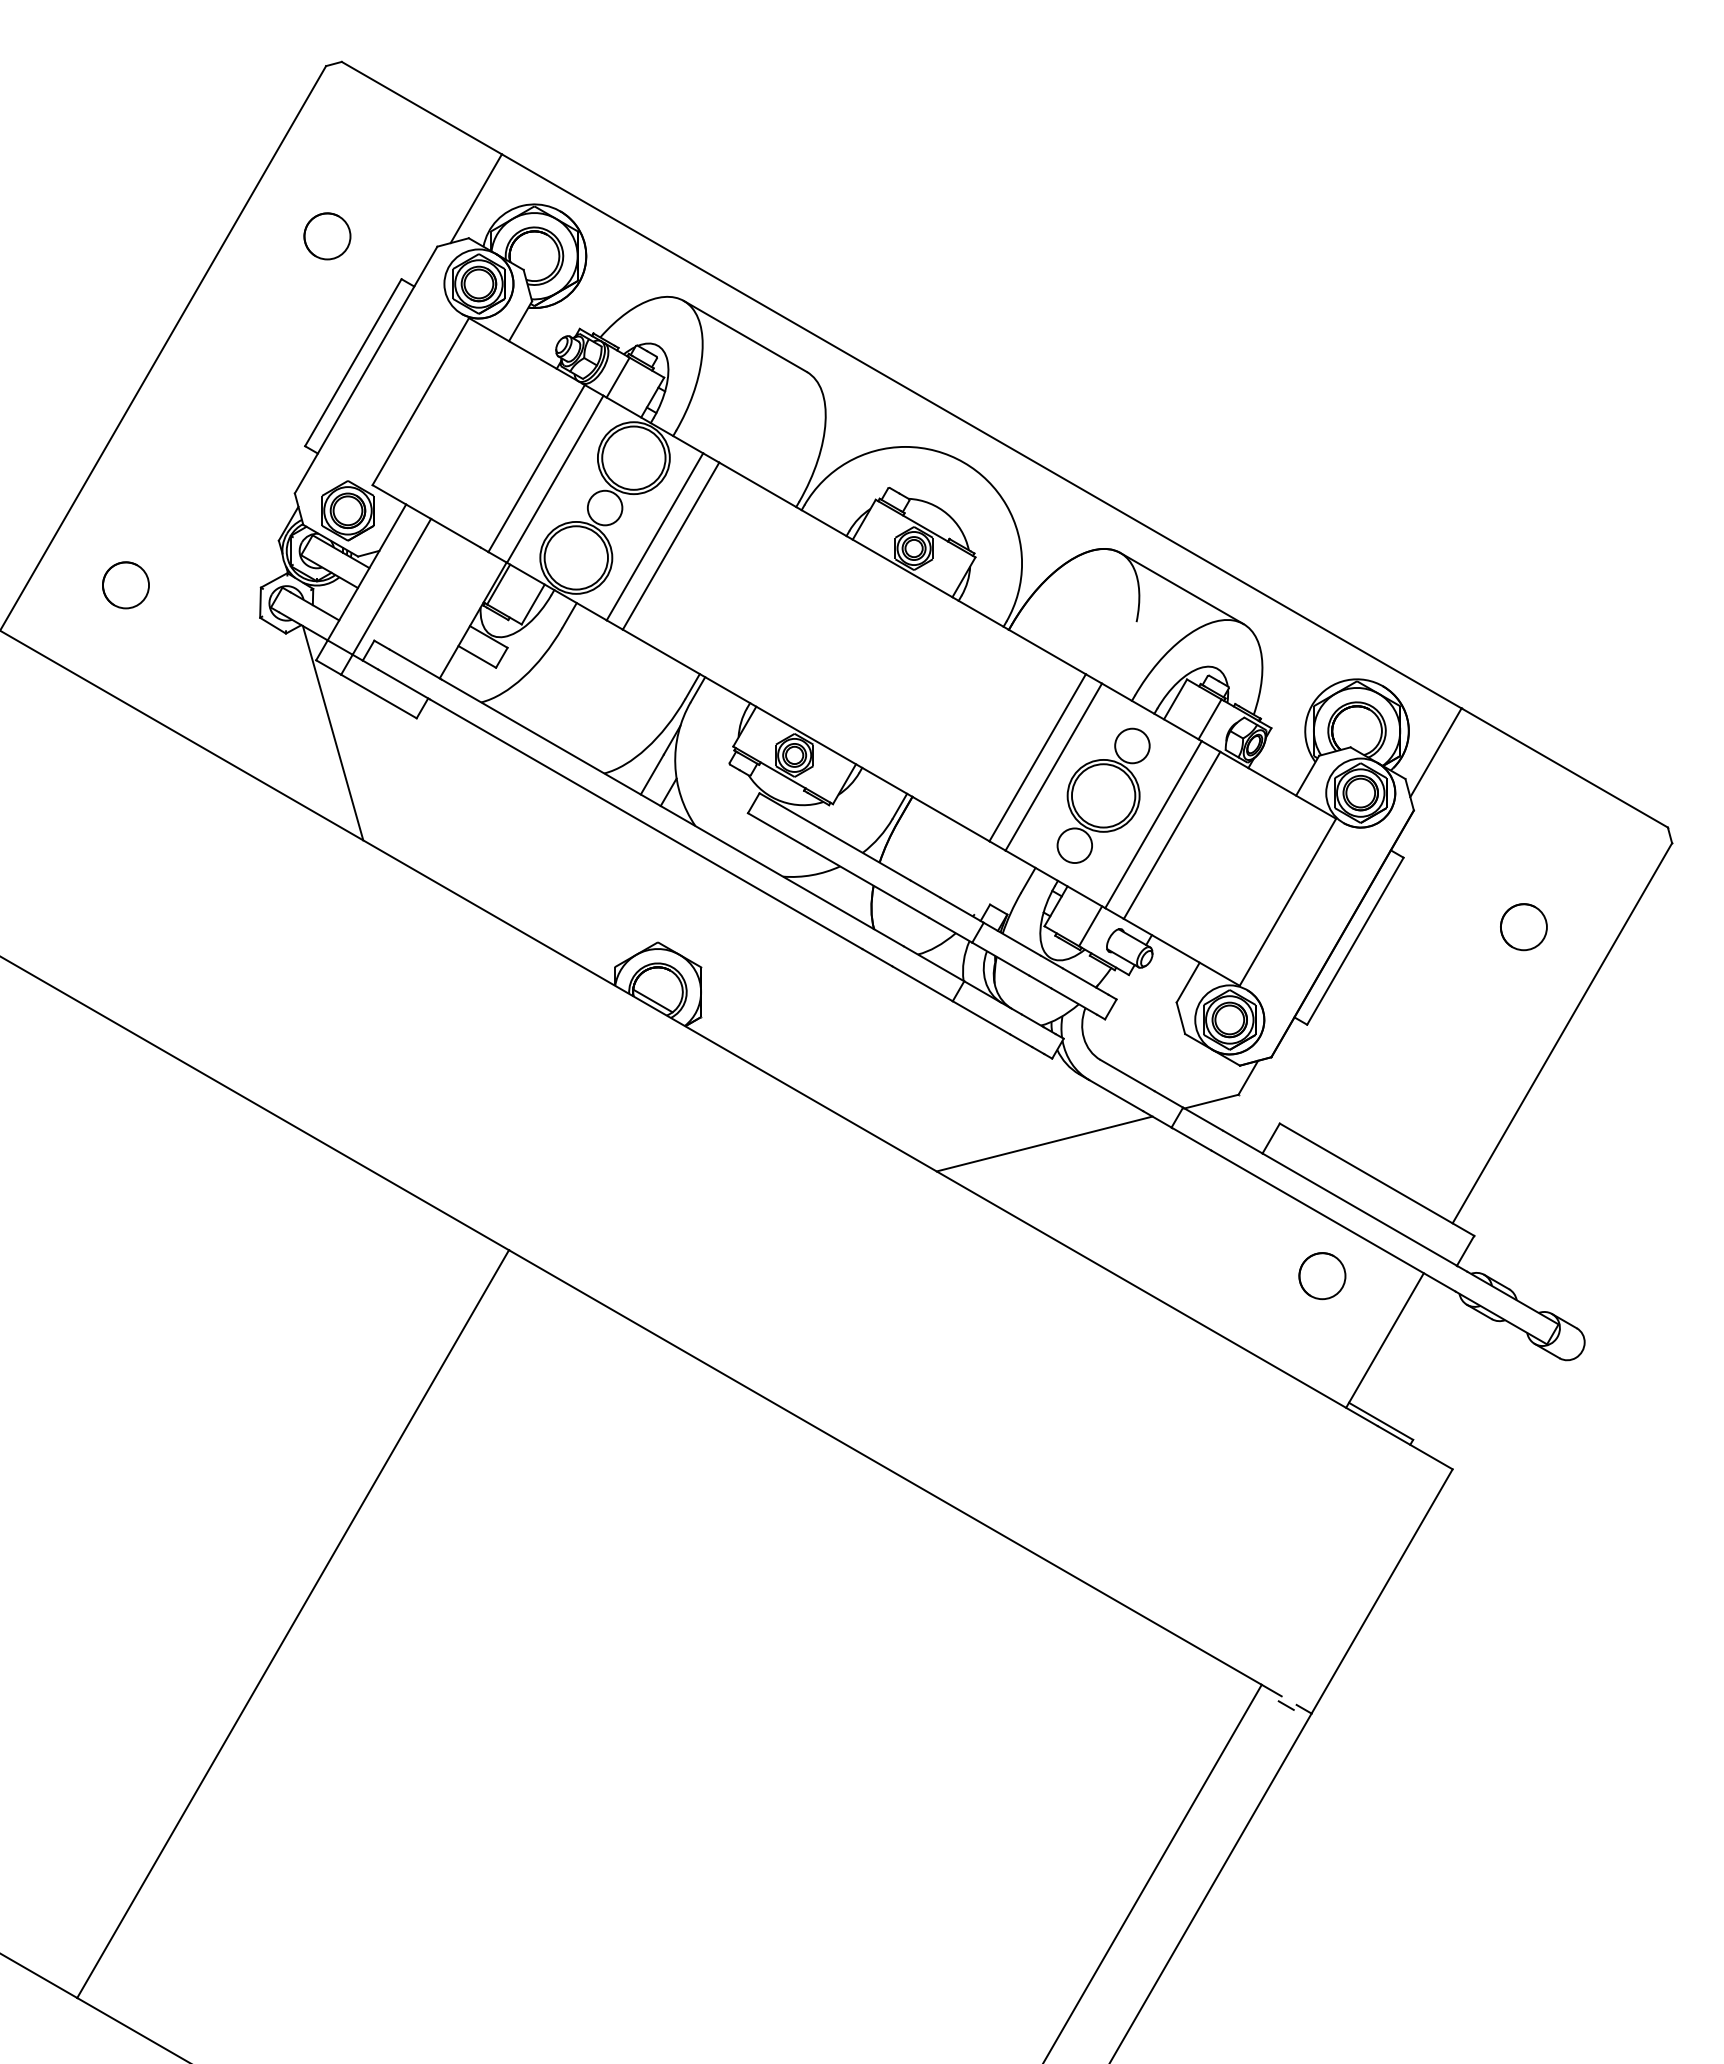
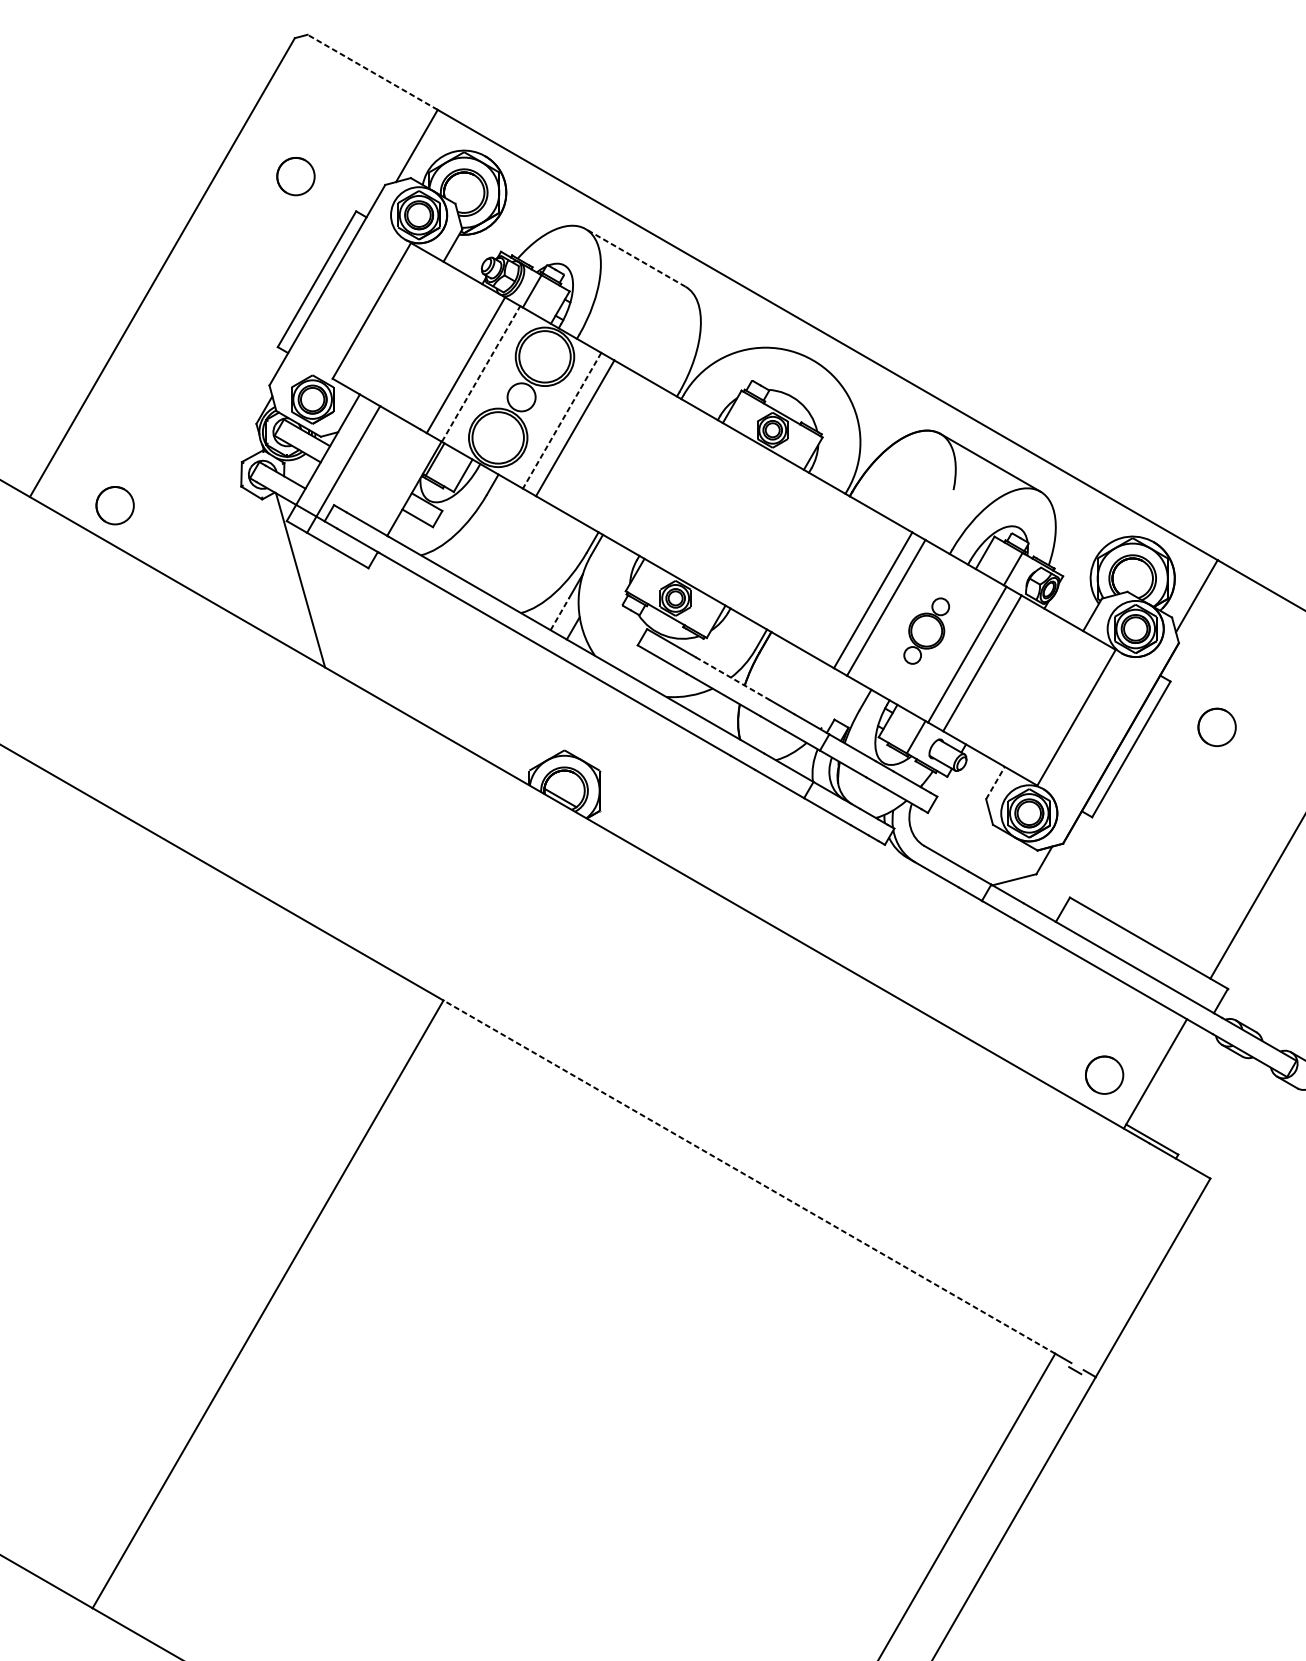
line: (421, 107) -> (372, 71), solid -> dashed
line: (744, 336) -> (634, 257), solid -> dashed
line: (555, 478) -> (481, 373), solid -> dashed
line: (654, 537) -> (561, 421), solid -> dashed
circle: (125, 585) -> (114, 505), moved
line: (652, 774) -> (560, 613), solid -> dashed
part: (1103, 795) -> (926, 630), size x0.6
line: (865, 854) -> (733, 678), solid -> dashed
circle: (1523, 927) -> (1216, 727), moved
line: (1188, 982) -> (995, 782), solid -> dashed
line: (1044, 1143) -> (878, 913), removed
circle: (1322, 1276) -> (1104, 1075), moved
line: (885, 1467) -> (749, 1177), solid -> dashed

